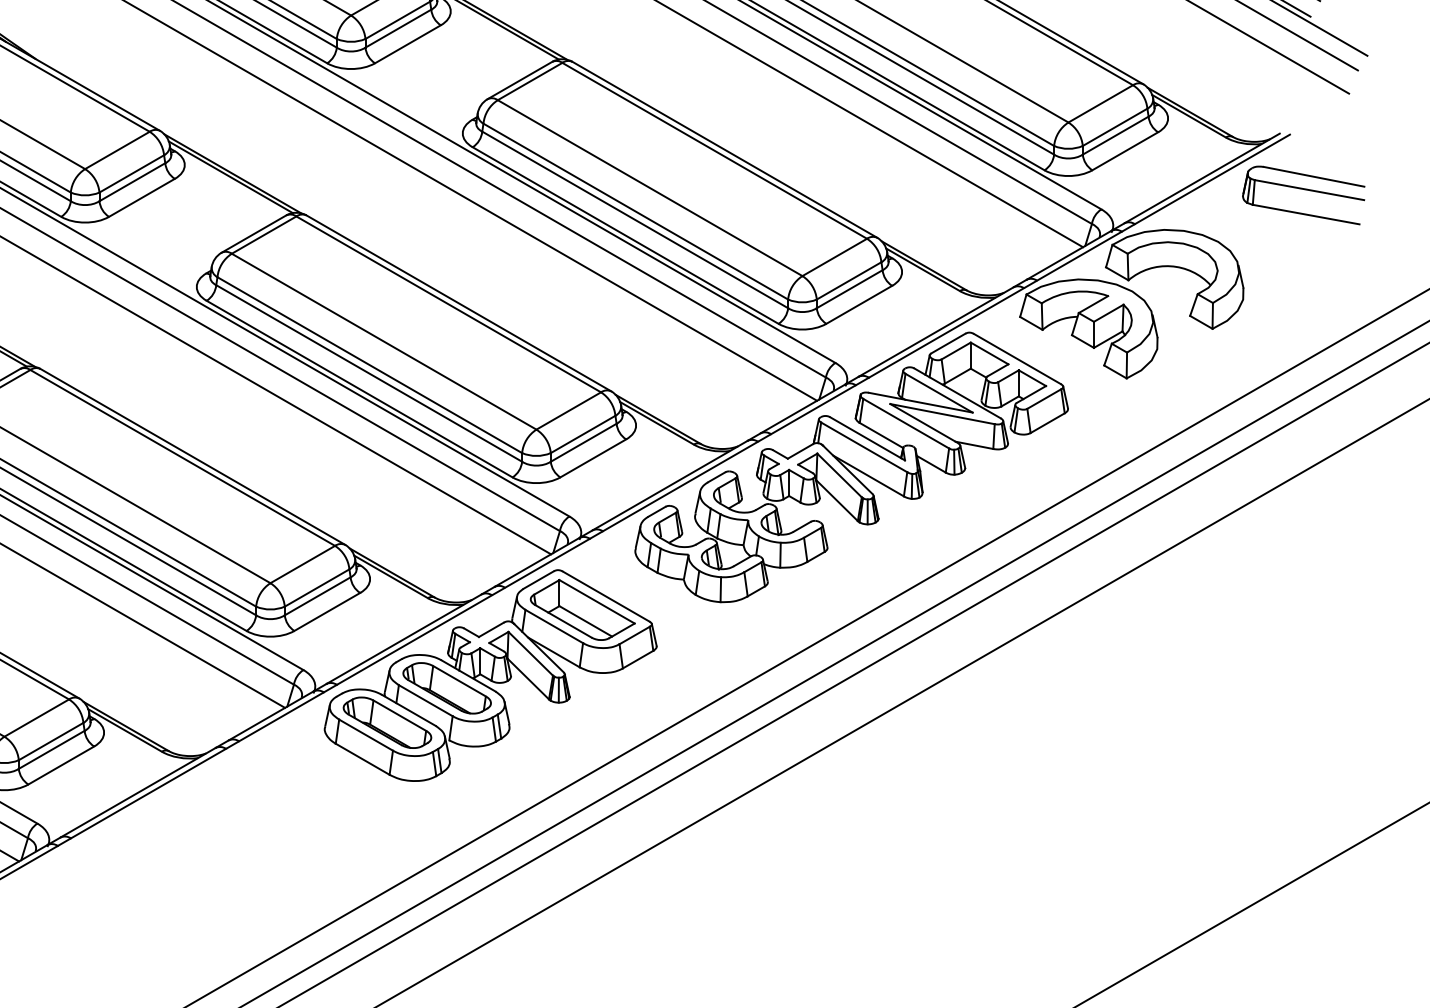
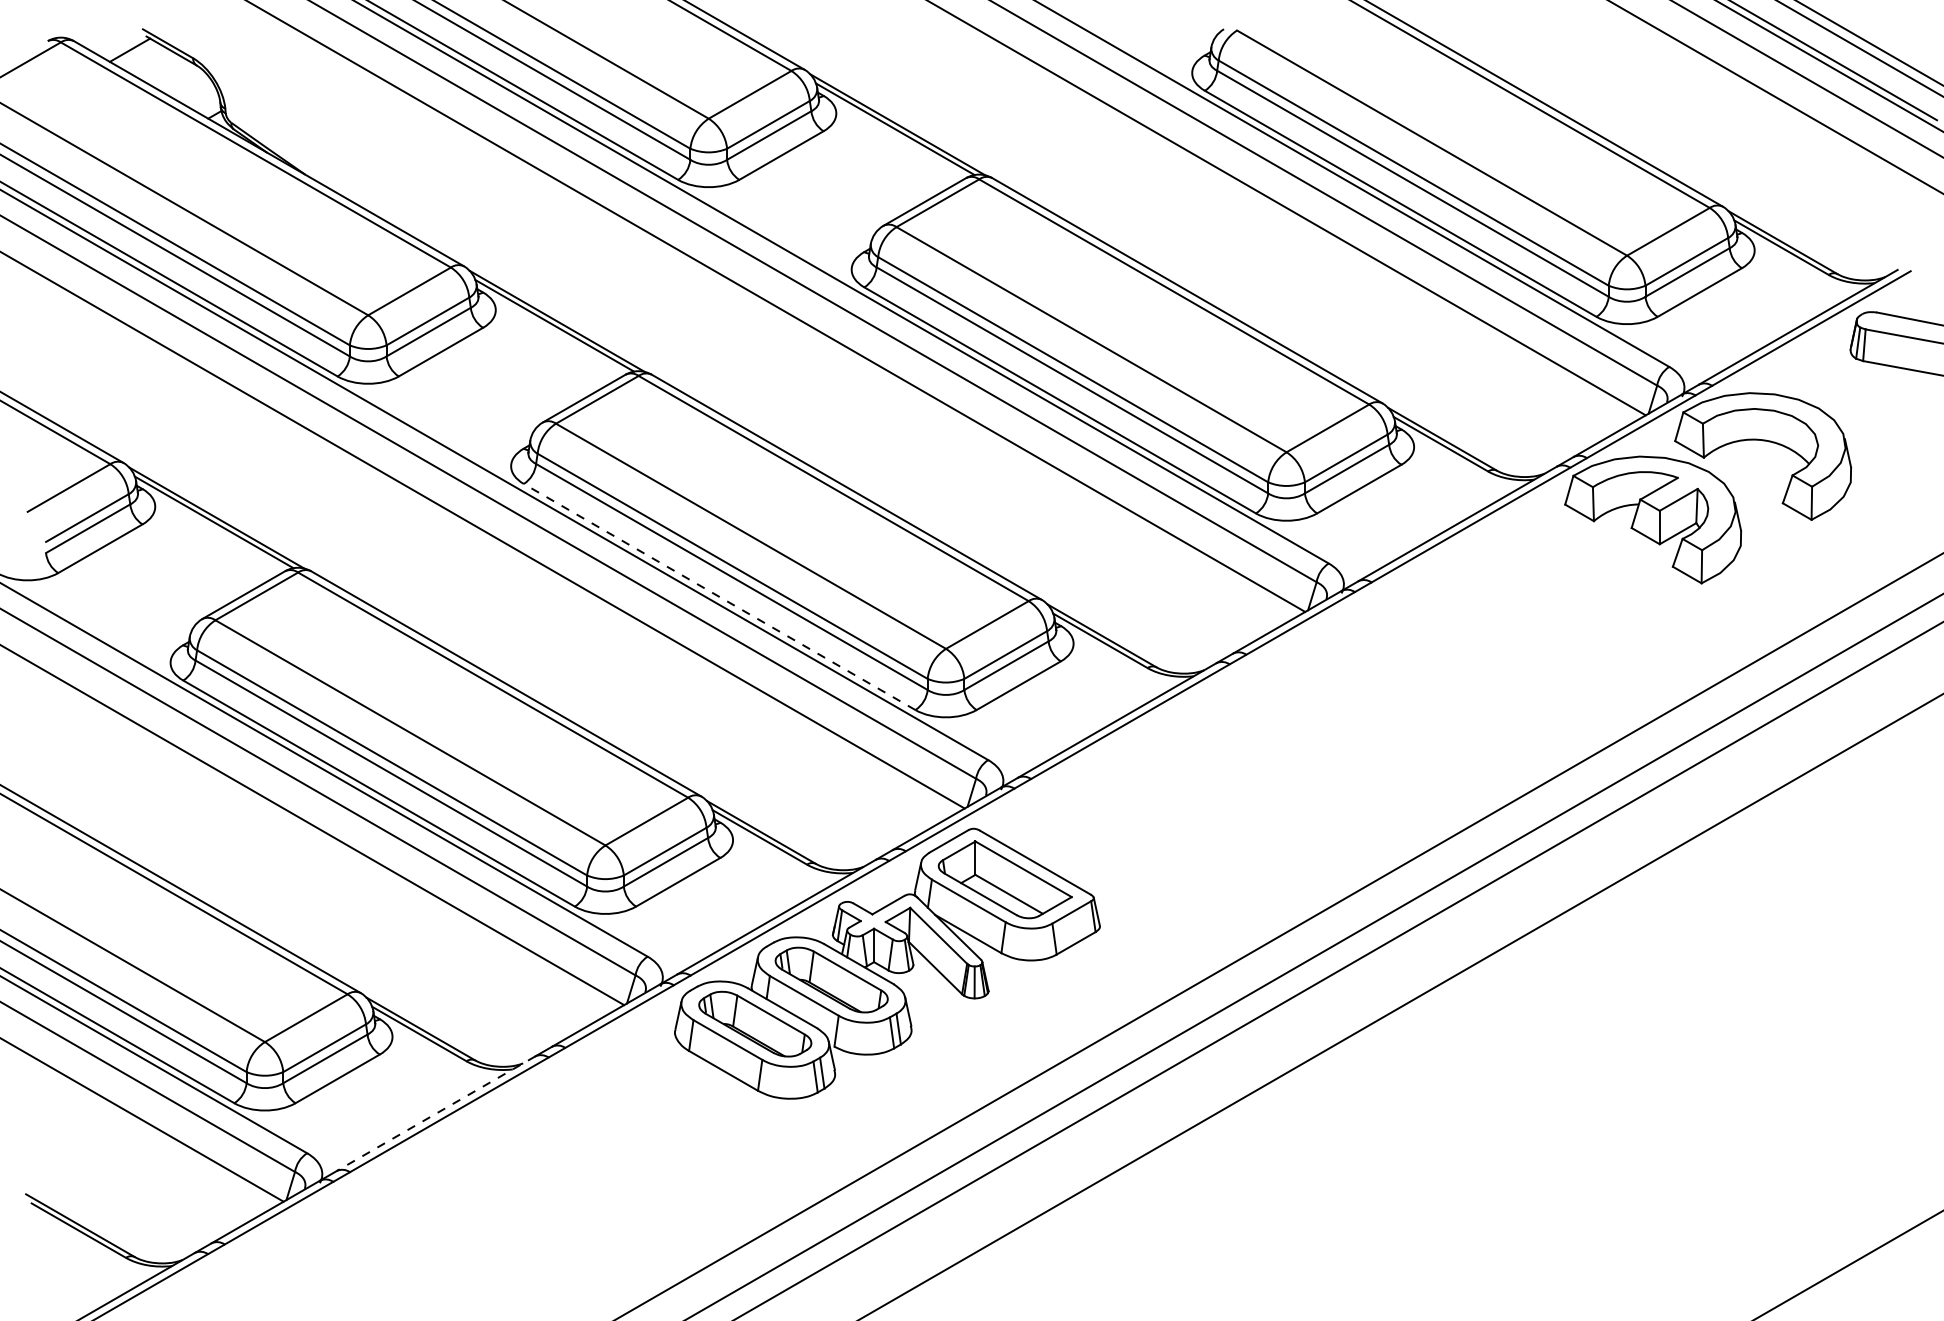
line: (359, 388) -> (719, 596), solid -> dashed
part: (851, 466) -> (1349, 696), removed
line: (138, 792) -> (436, 1113), solid -> dashed

